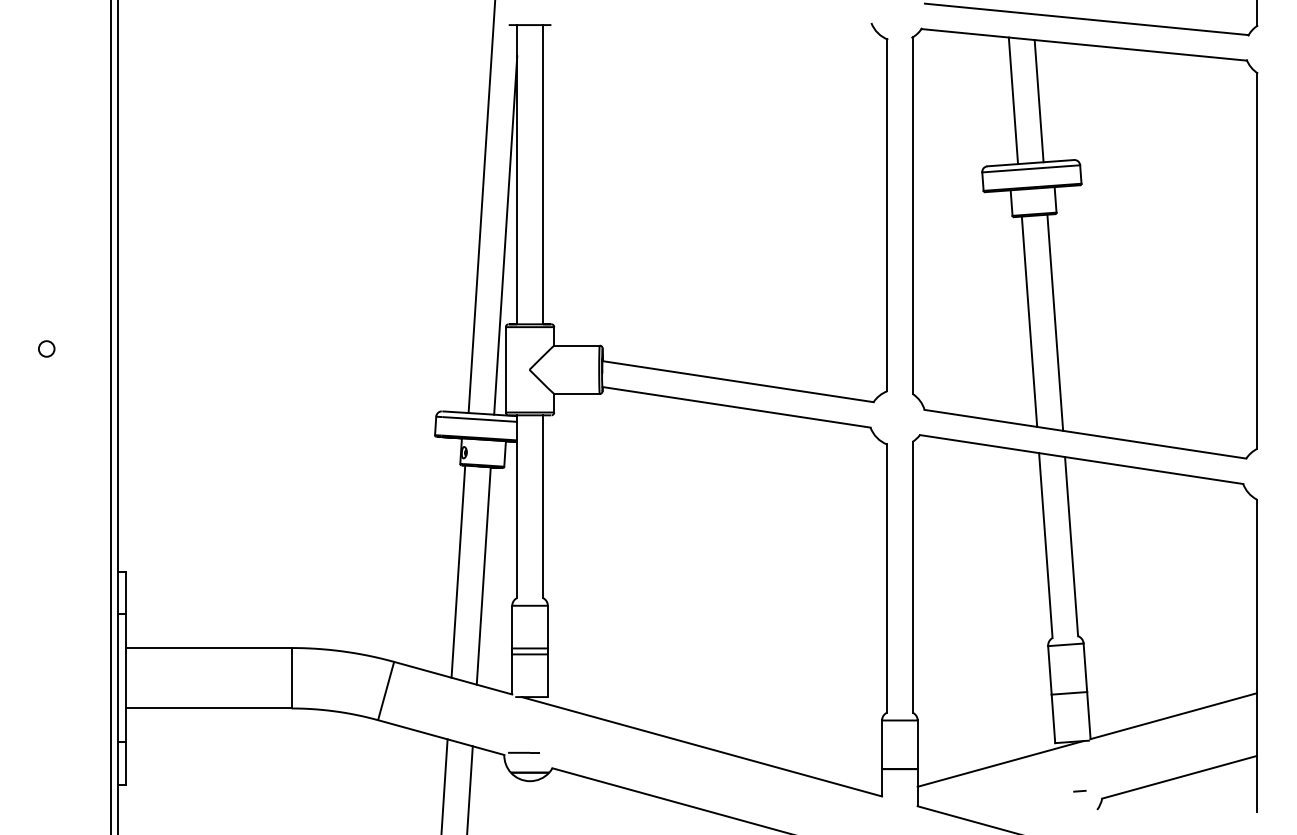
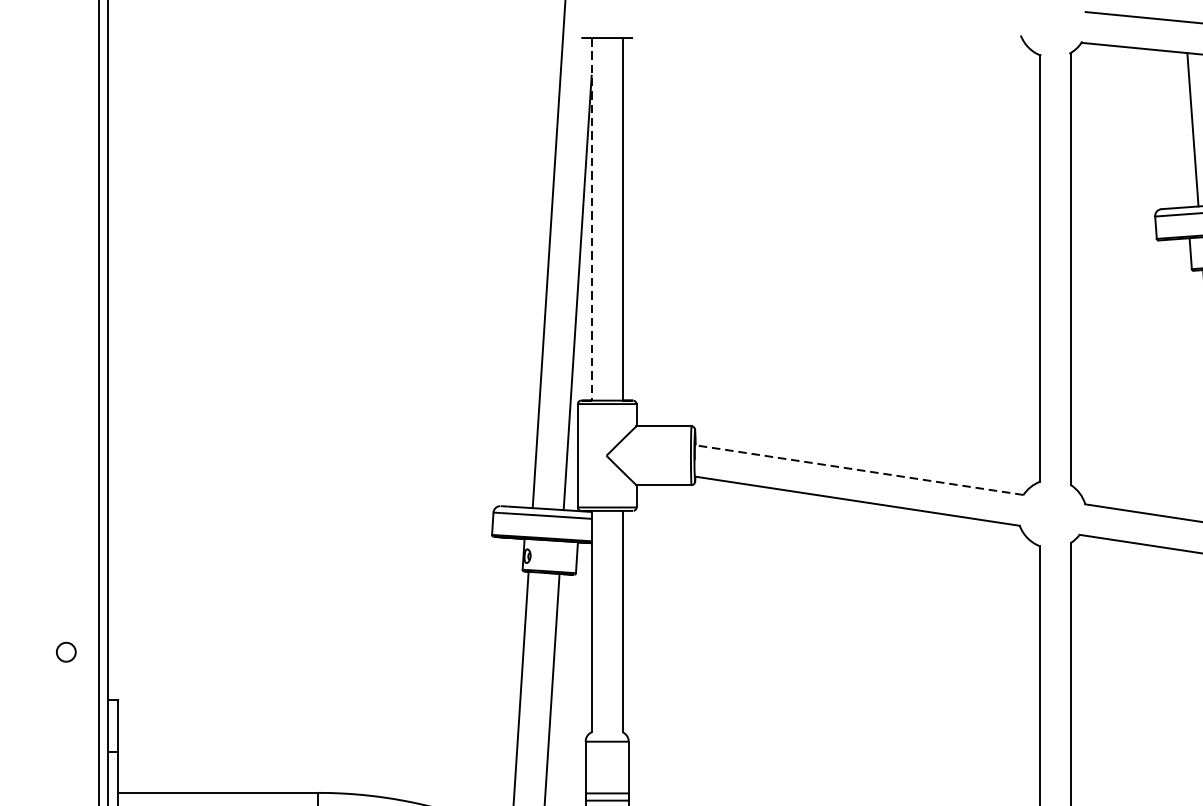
line: (517, 174) -> (591, 219), solid -> dashed
circle: (46, 348) -> (66, 651), moved
line: (737, 381) -> (858, 469), solid -> dashed

